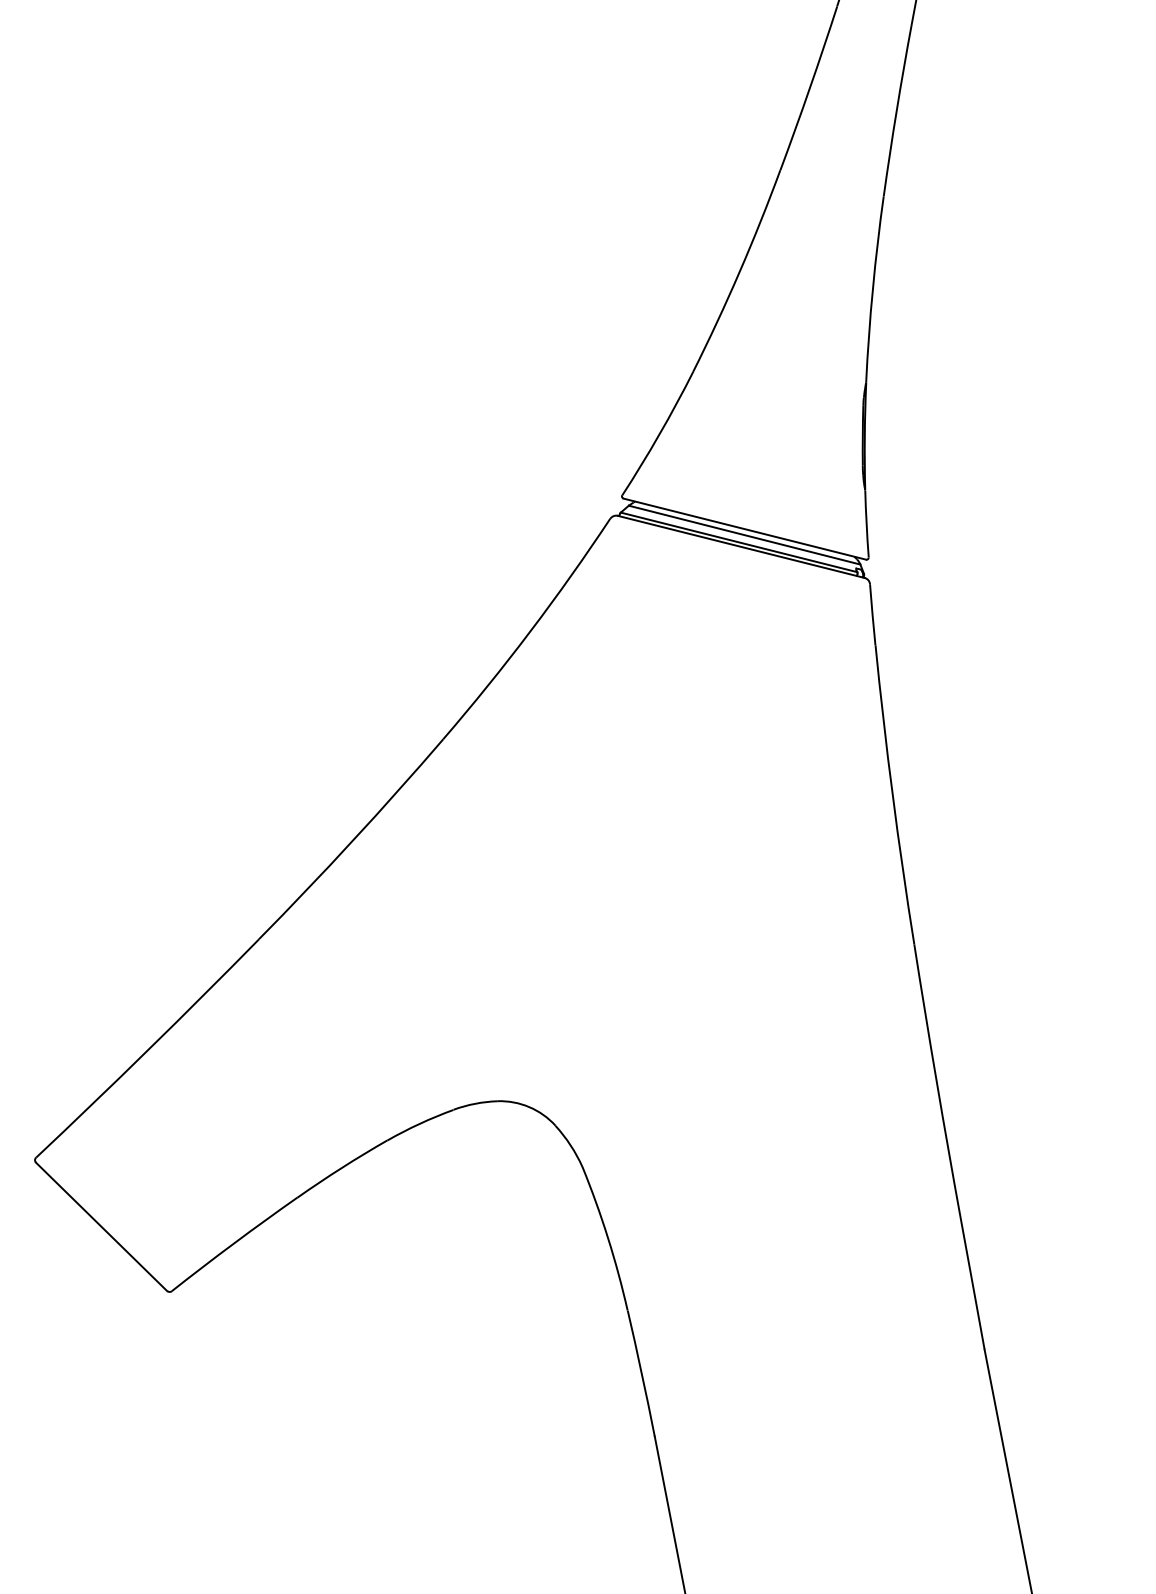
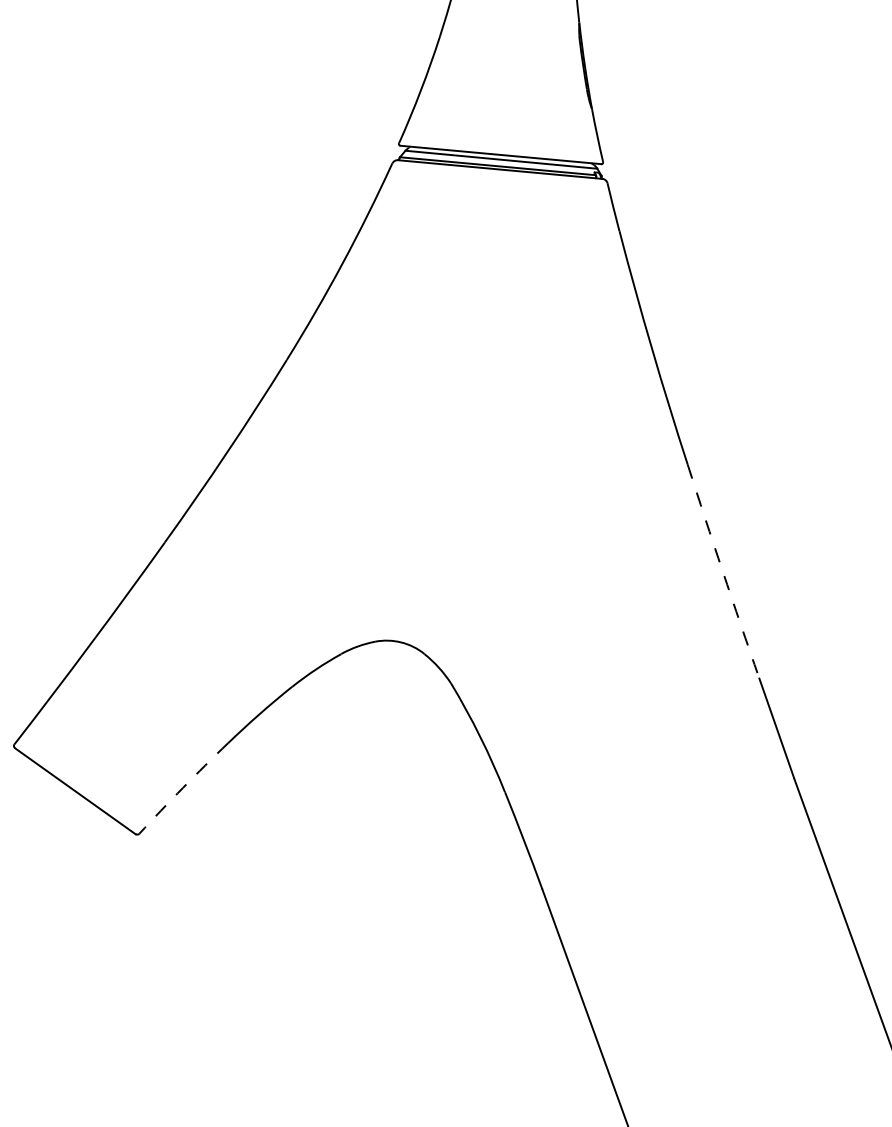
arc: (936, 1081) -> (722, 571), solid -> dashed
arc: (234, 1243) -> (183, 787), solid -> dashed

